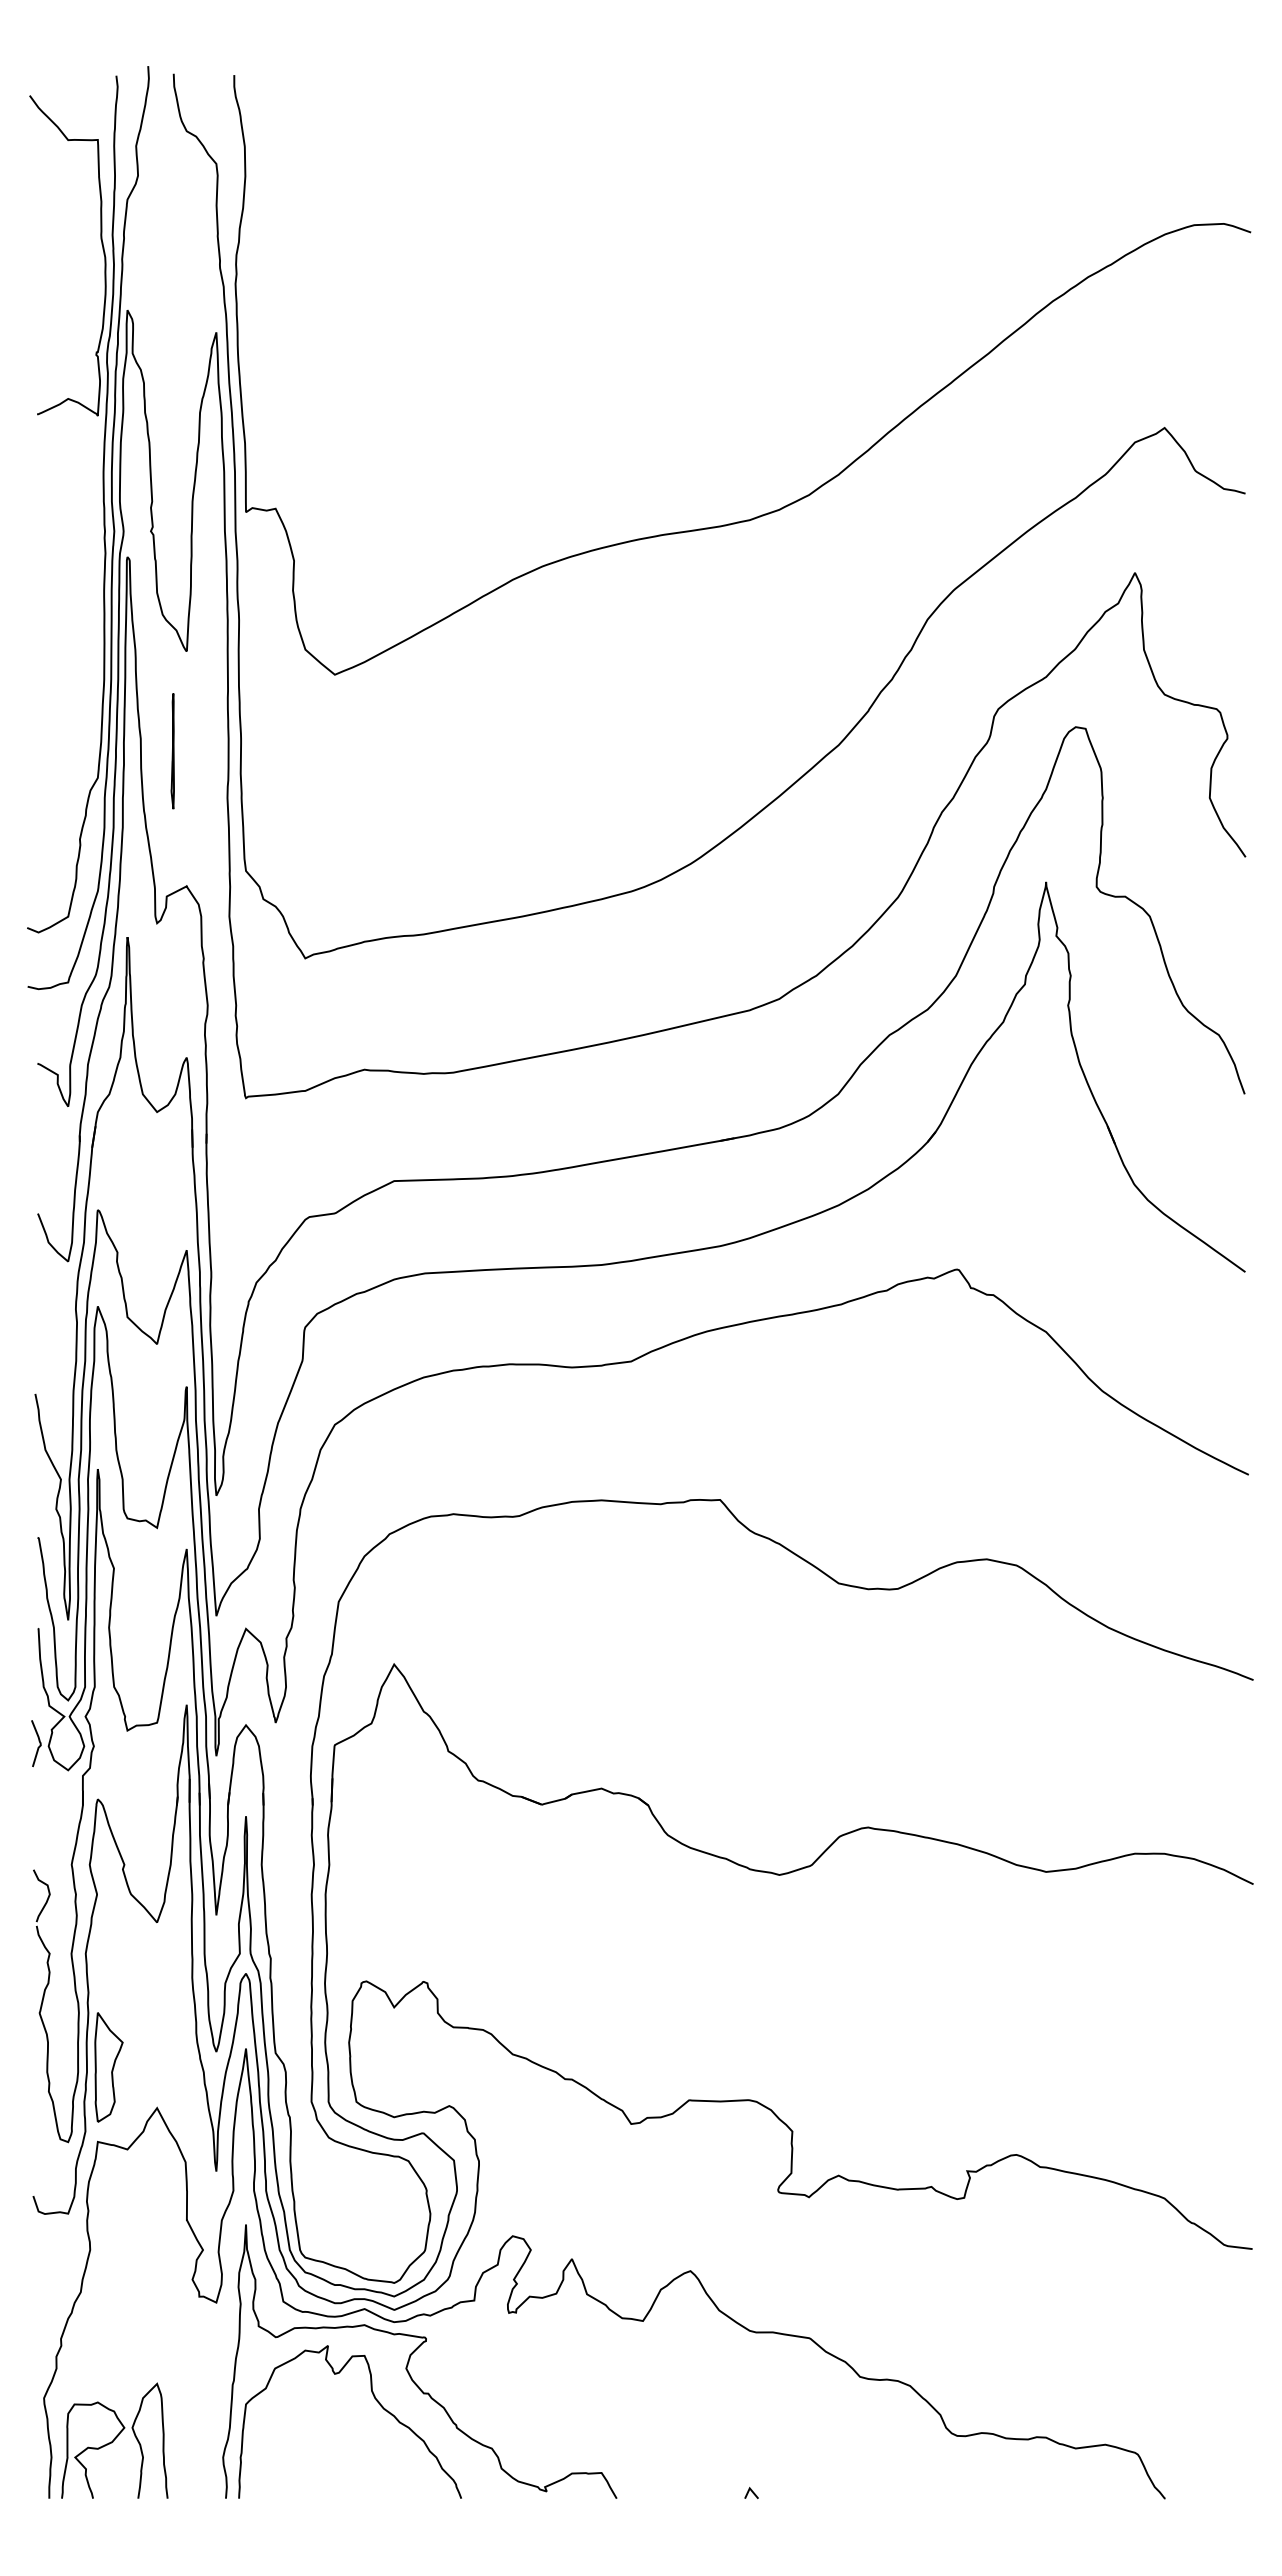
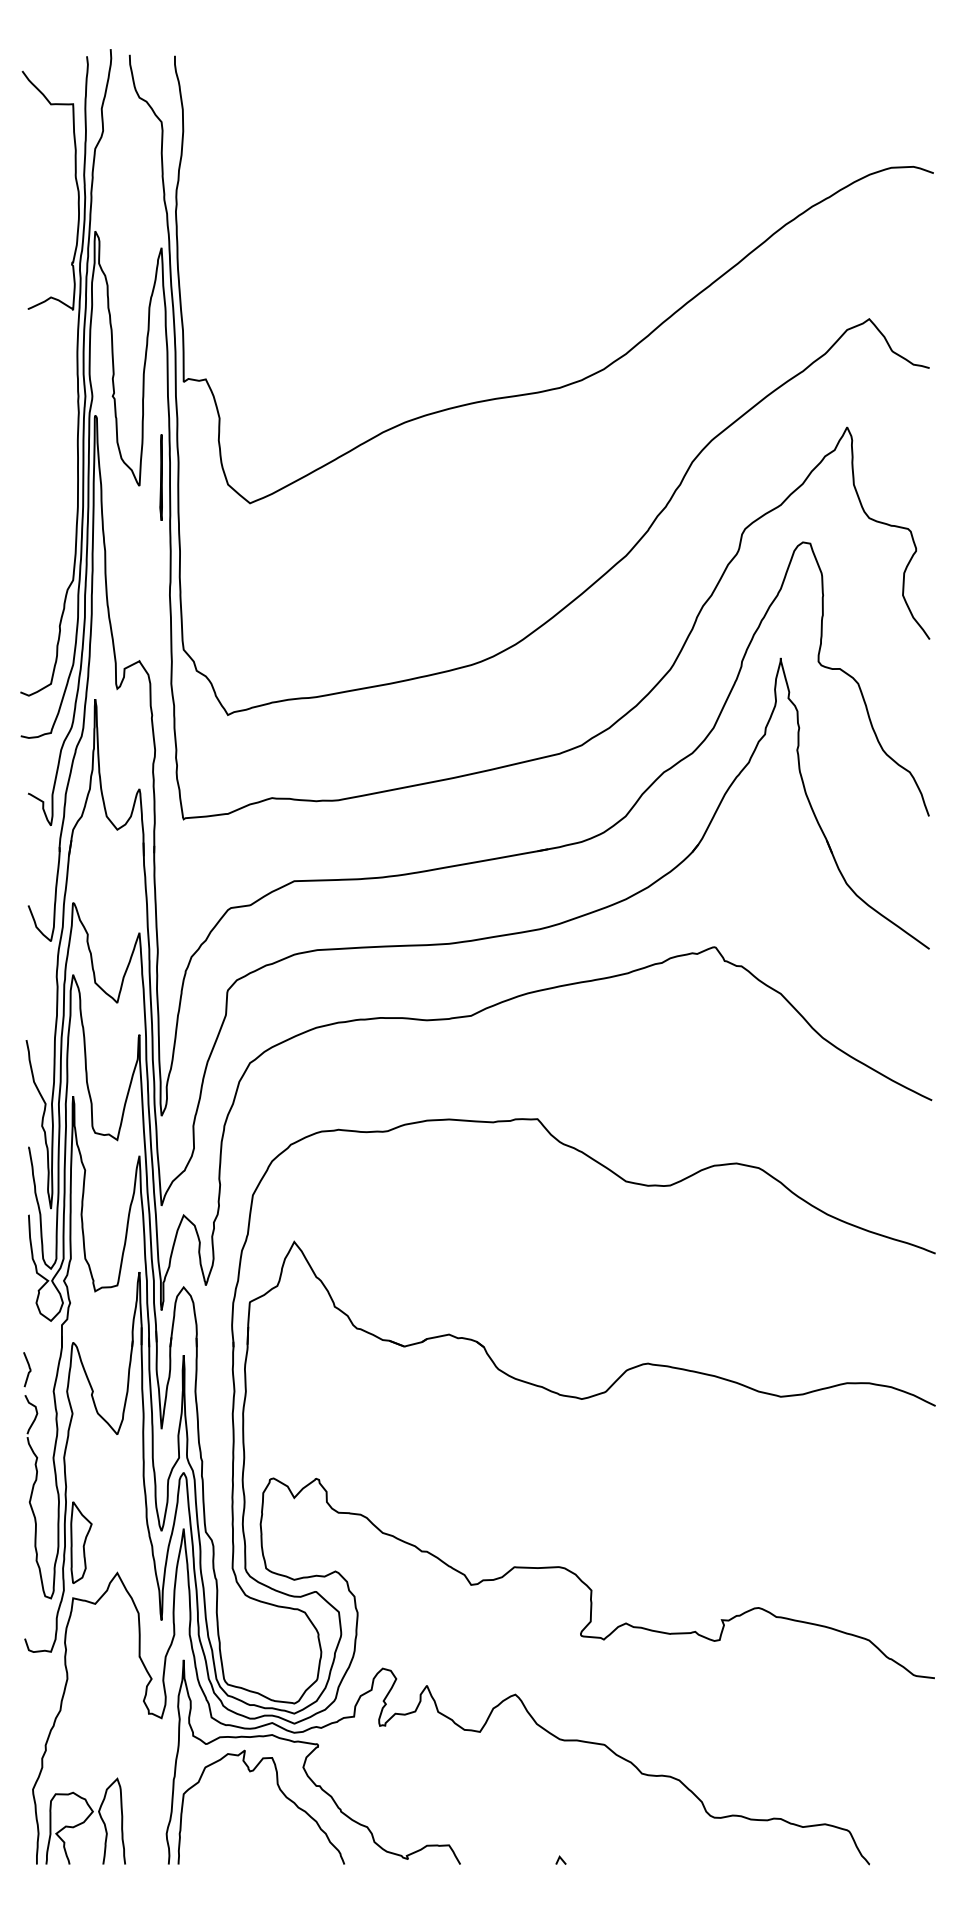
line: (172, 751) -> (160, 477), moved
curve: (38, 1741) -> (28, 1368), moved

